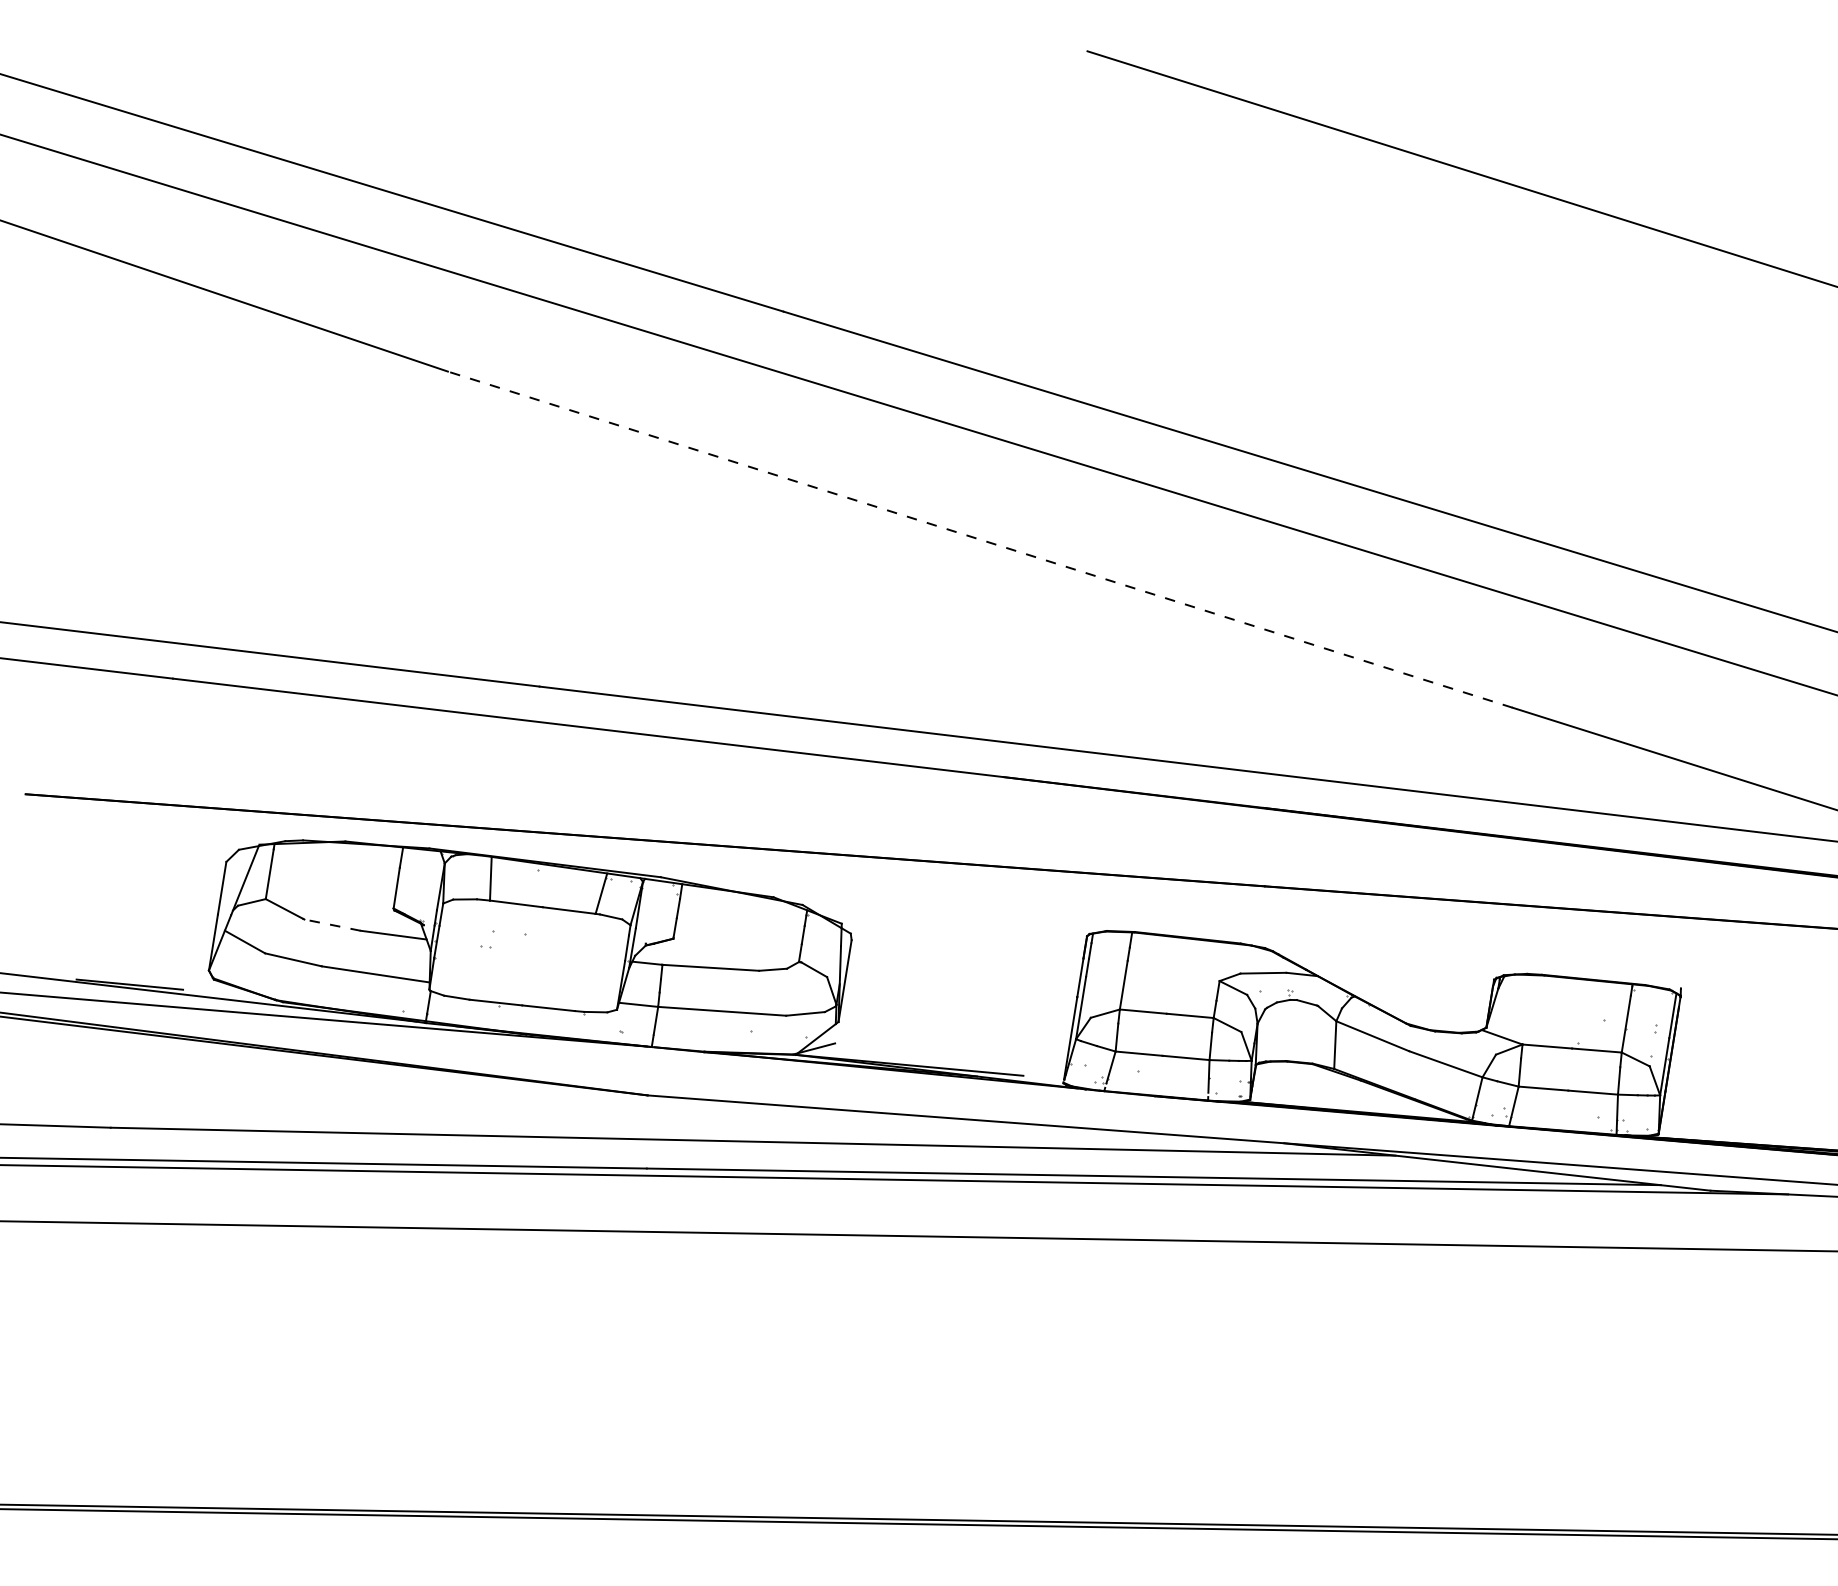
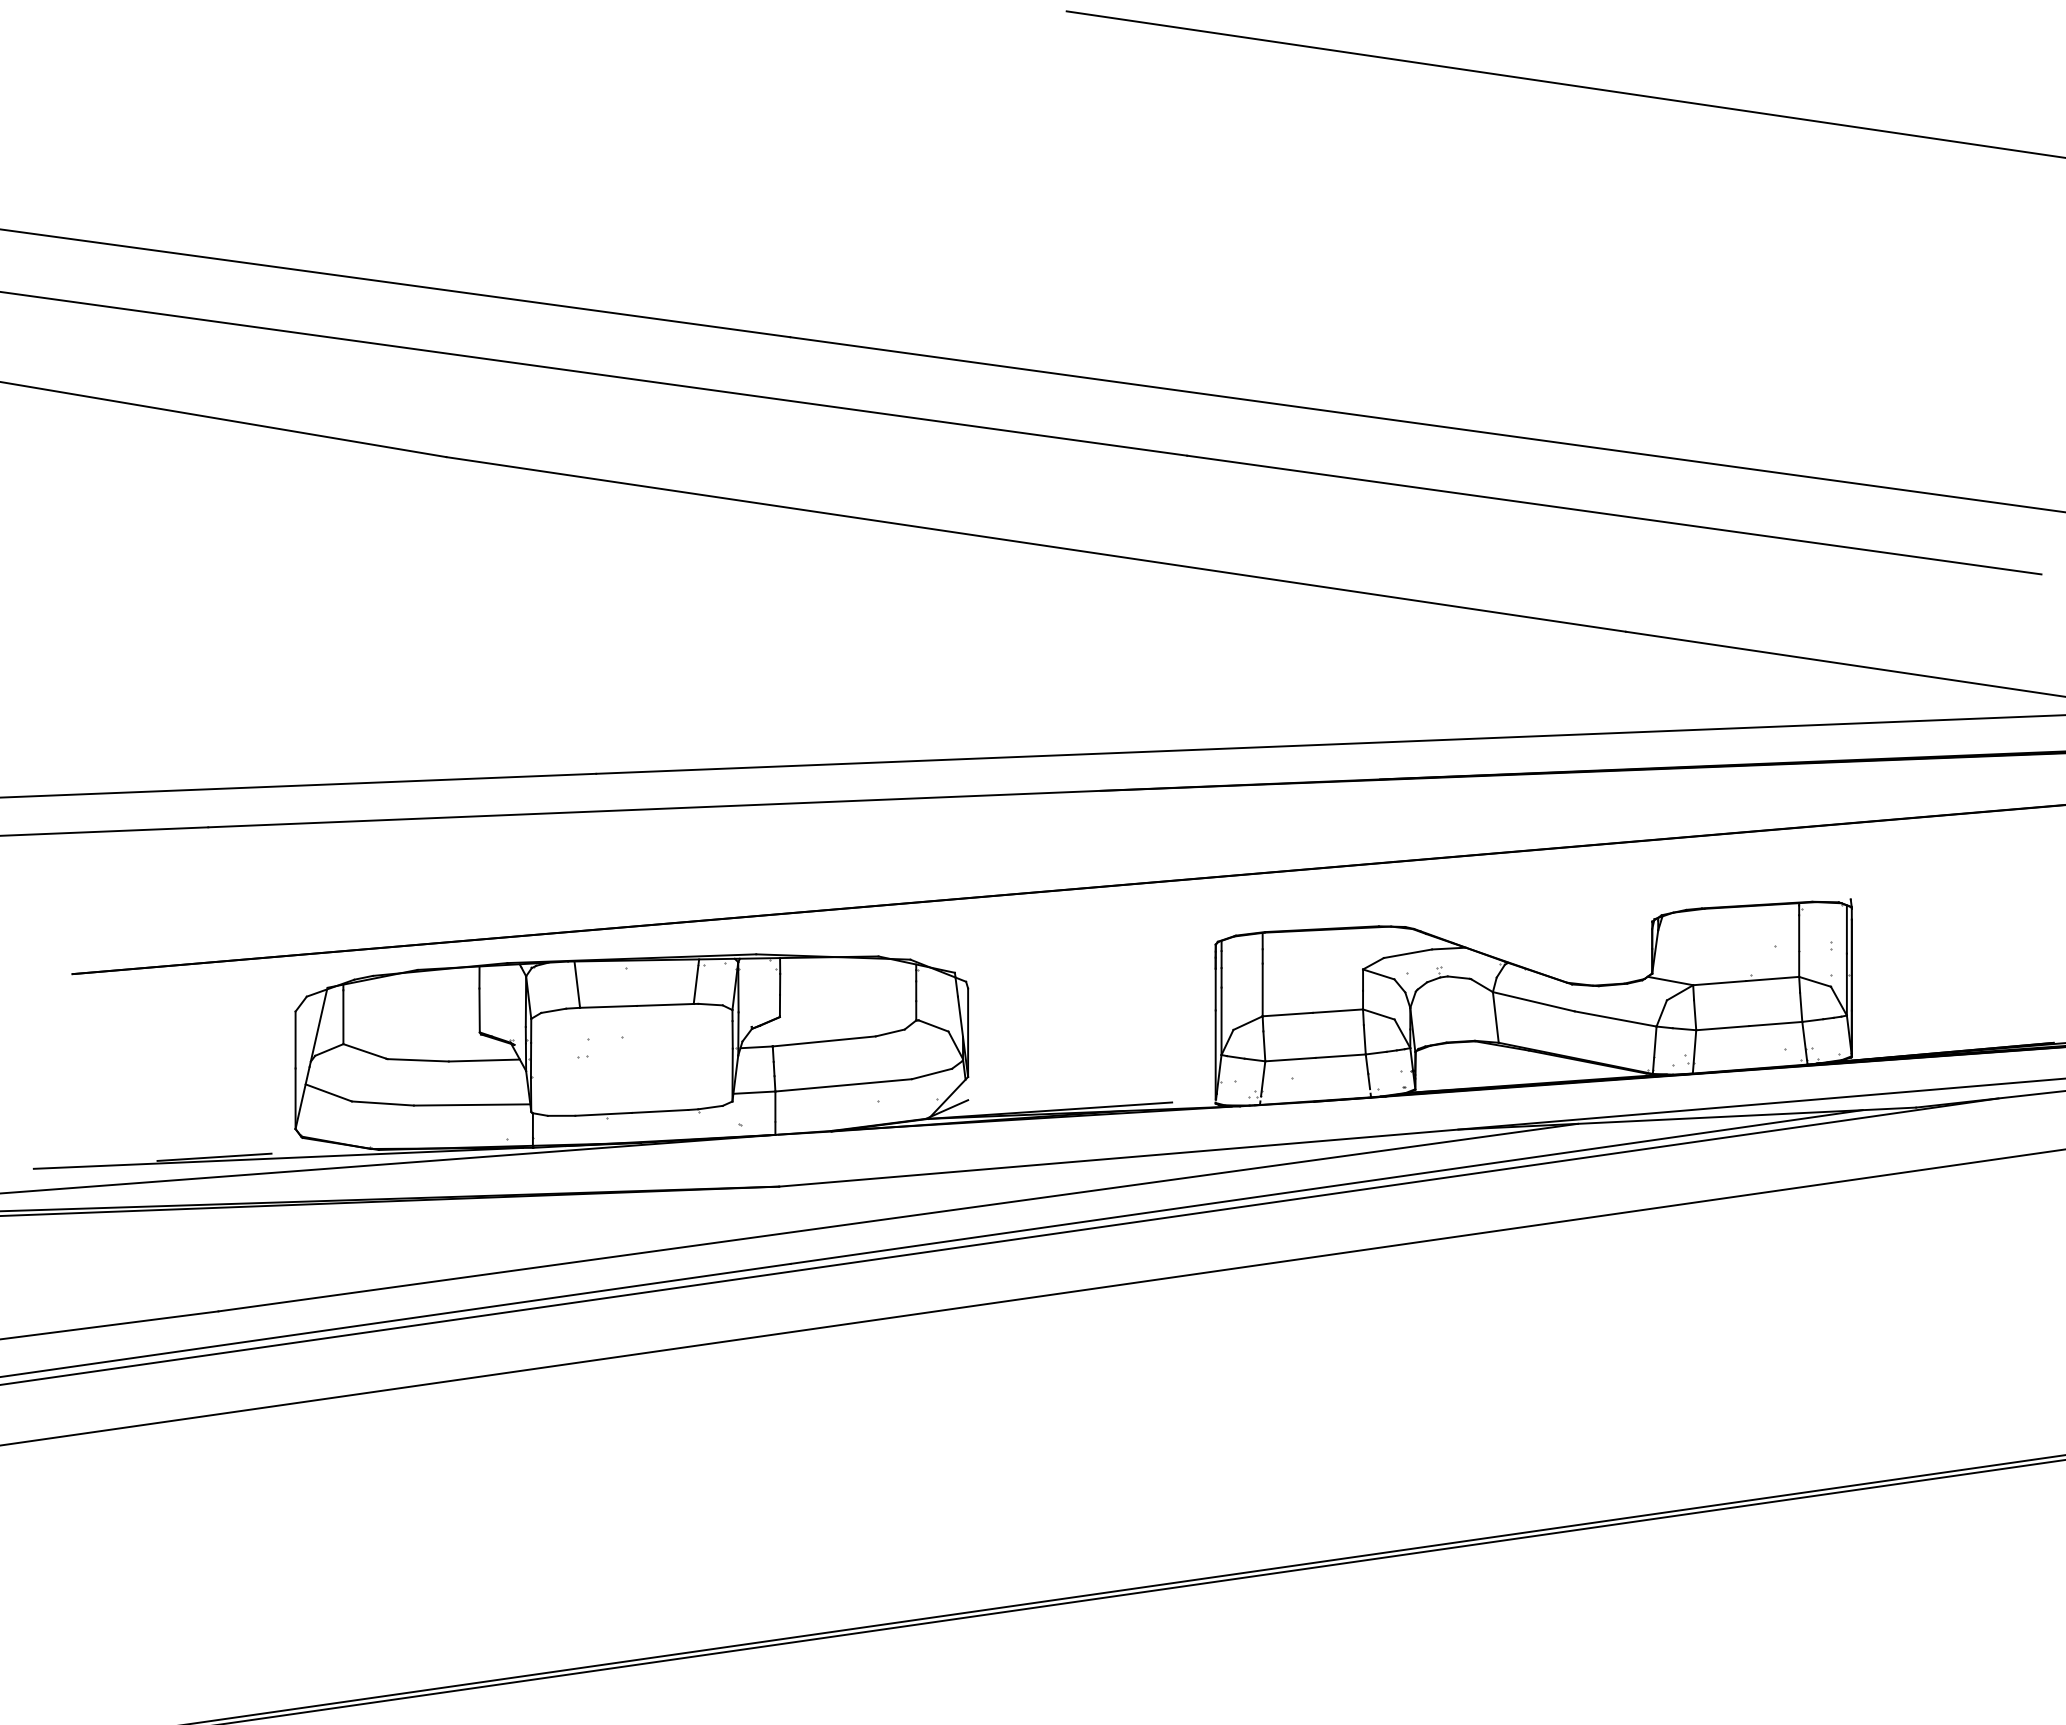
line: (979, 539) -> (1035, 544), dashed -> solid
line: (332, 925) -> (418, 1060), dashed -> solid

